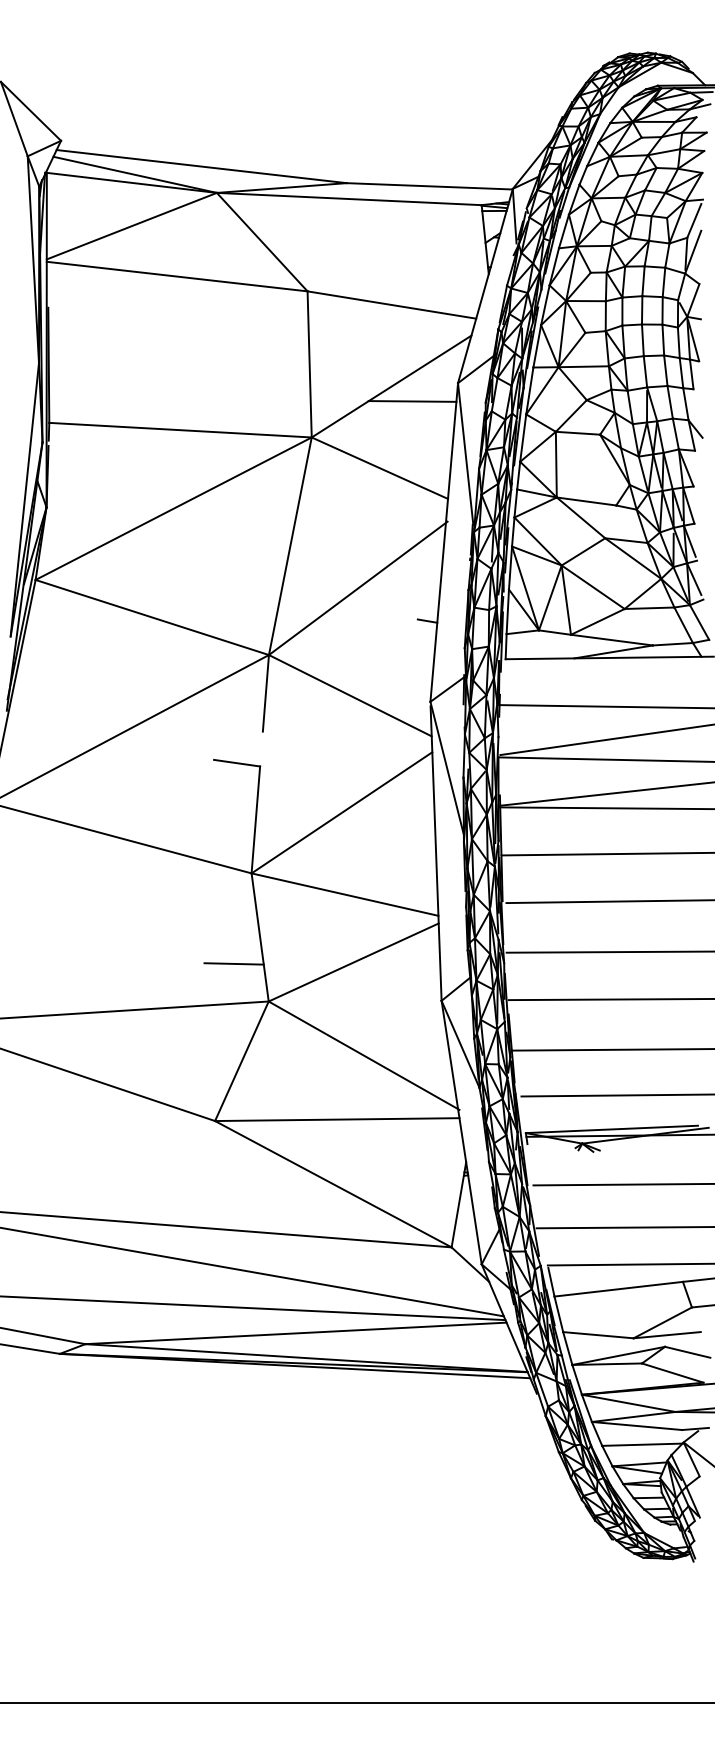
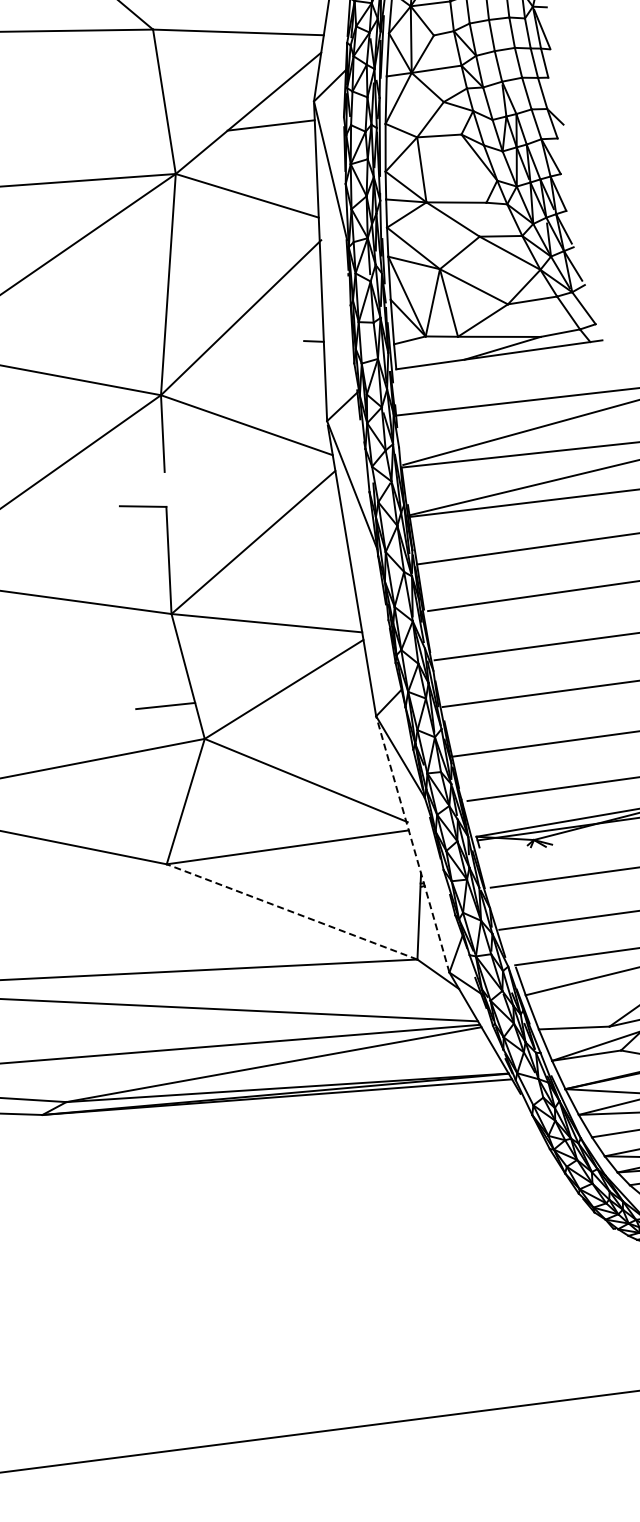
line: (461, 1132) -> (412, 844), solid -> dashed
line: (332, 1183) -> (291, 911), solid -> dashed

